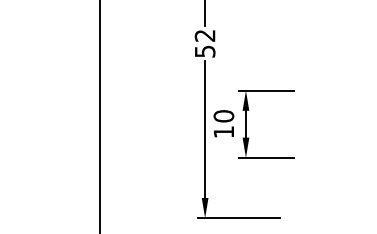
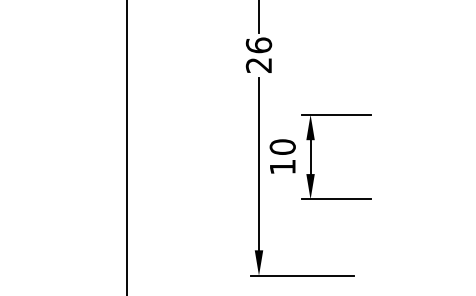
text: (204, 42) -> (258, 54), 52 -> 26

